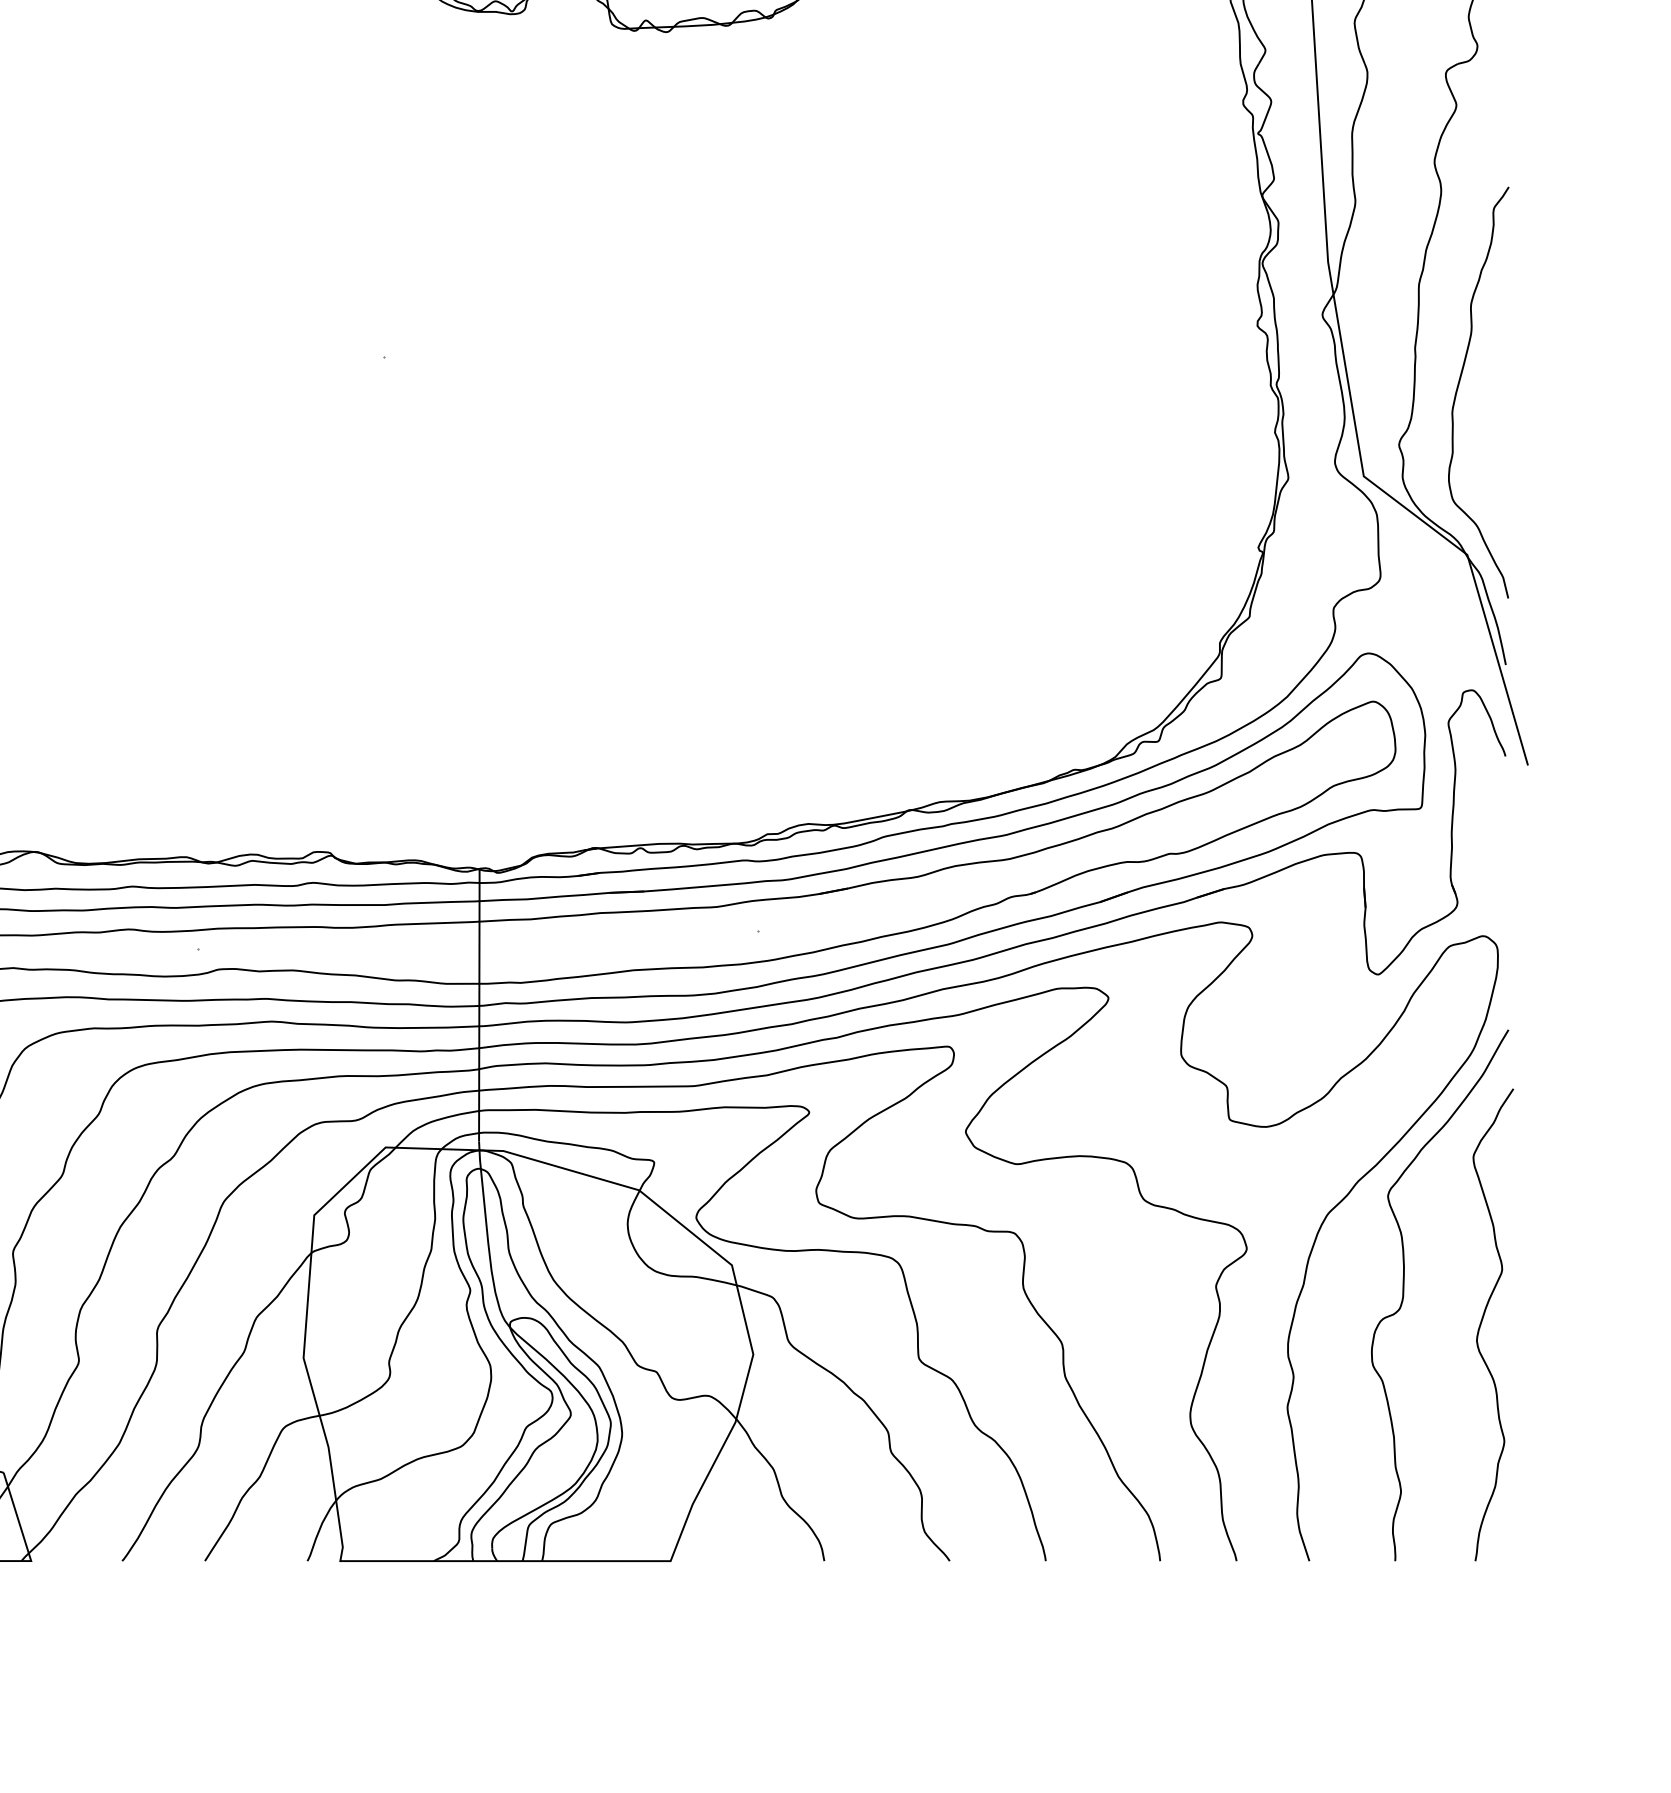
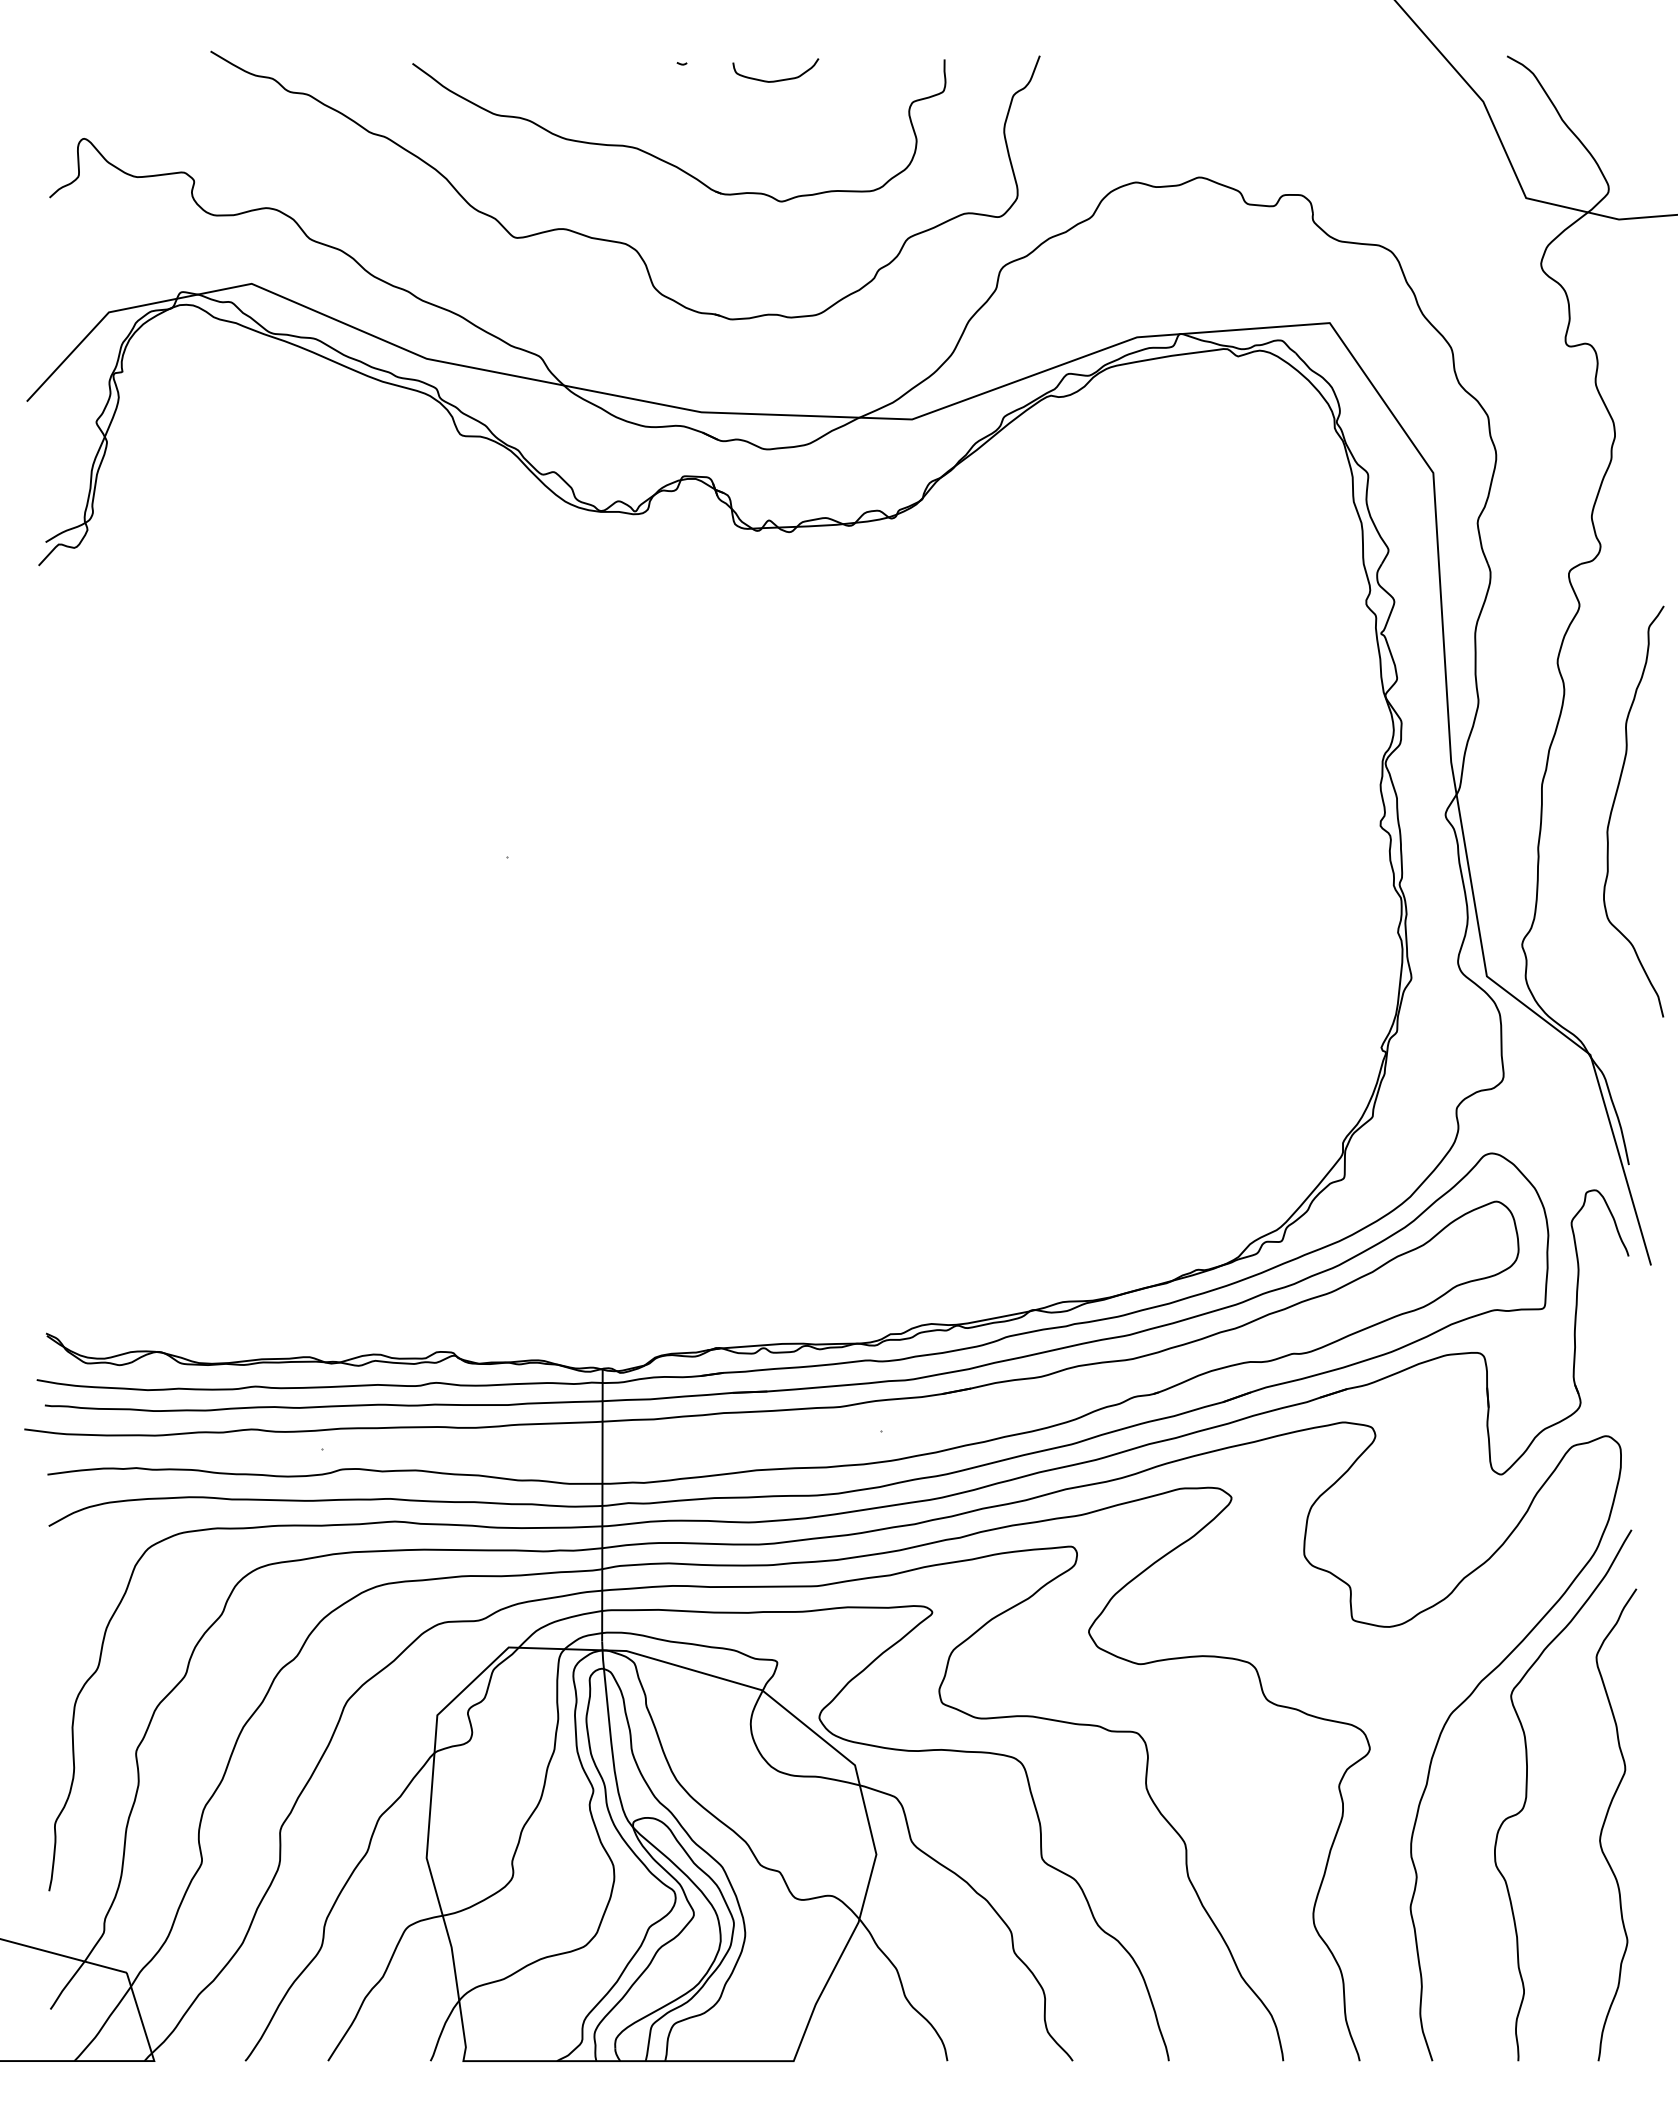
curve: (1458, 389) -> (1613, 808), moved

